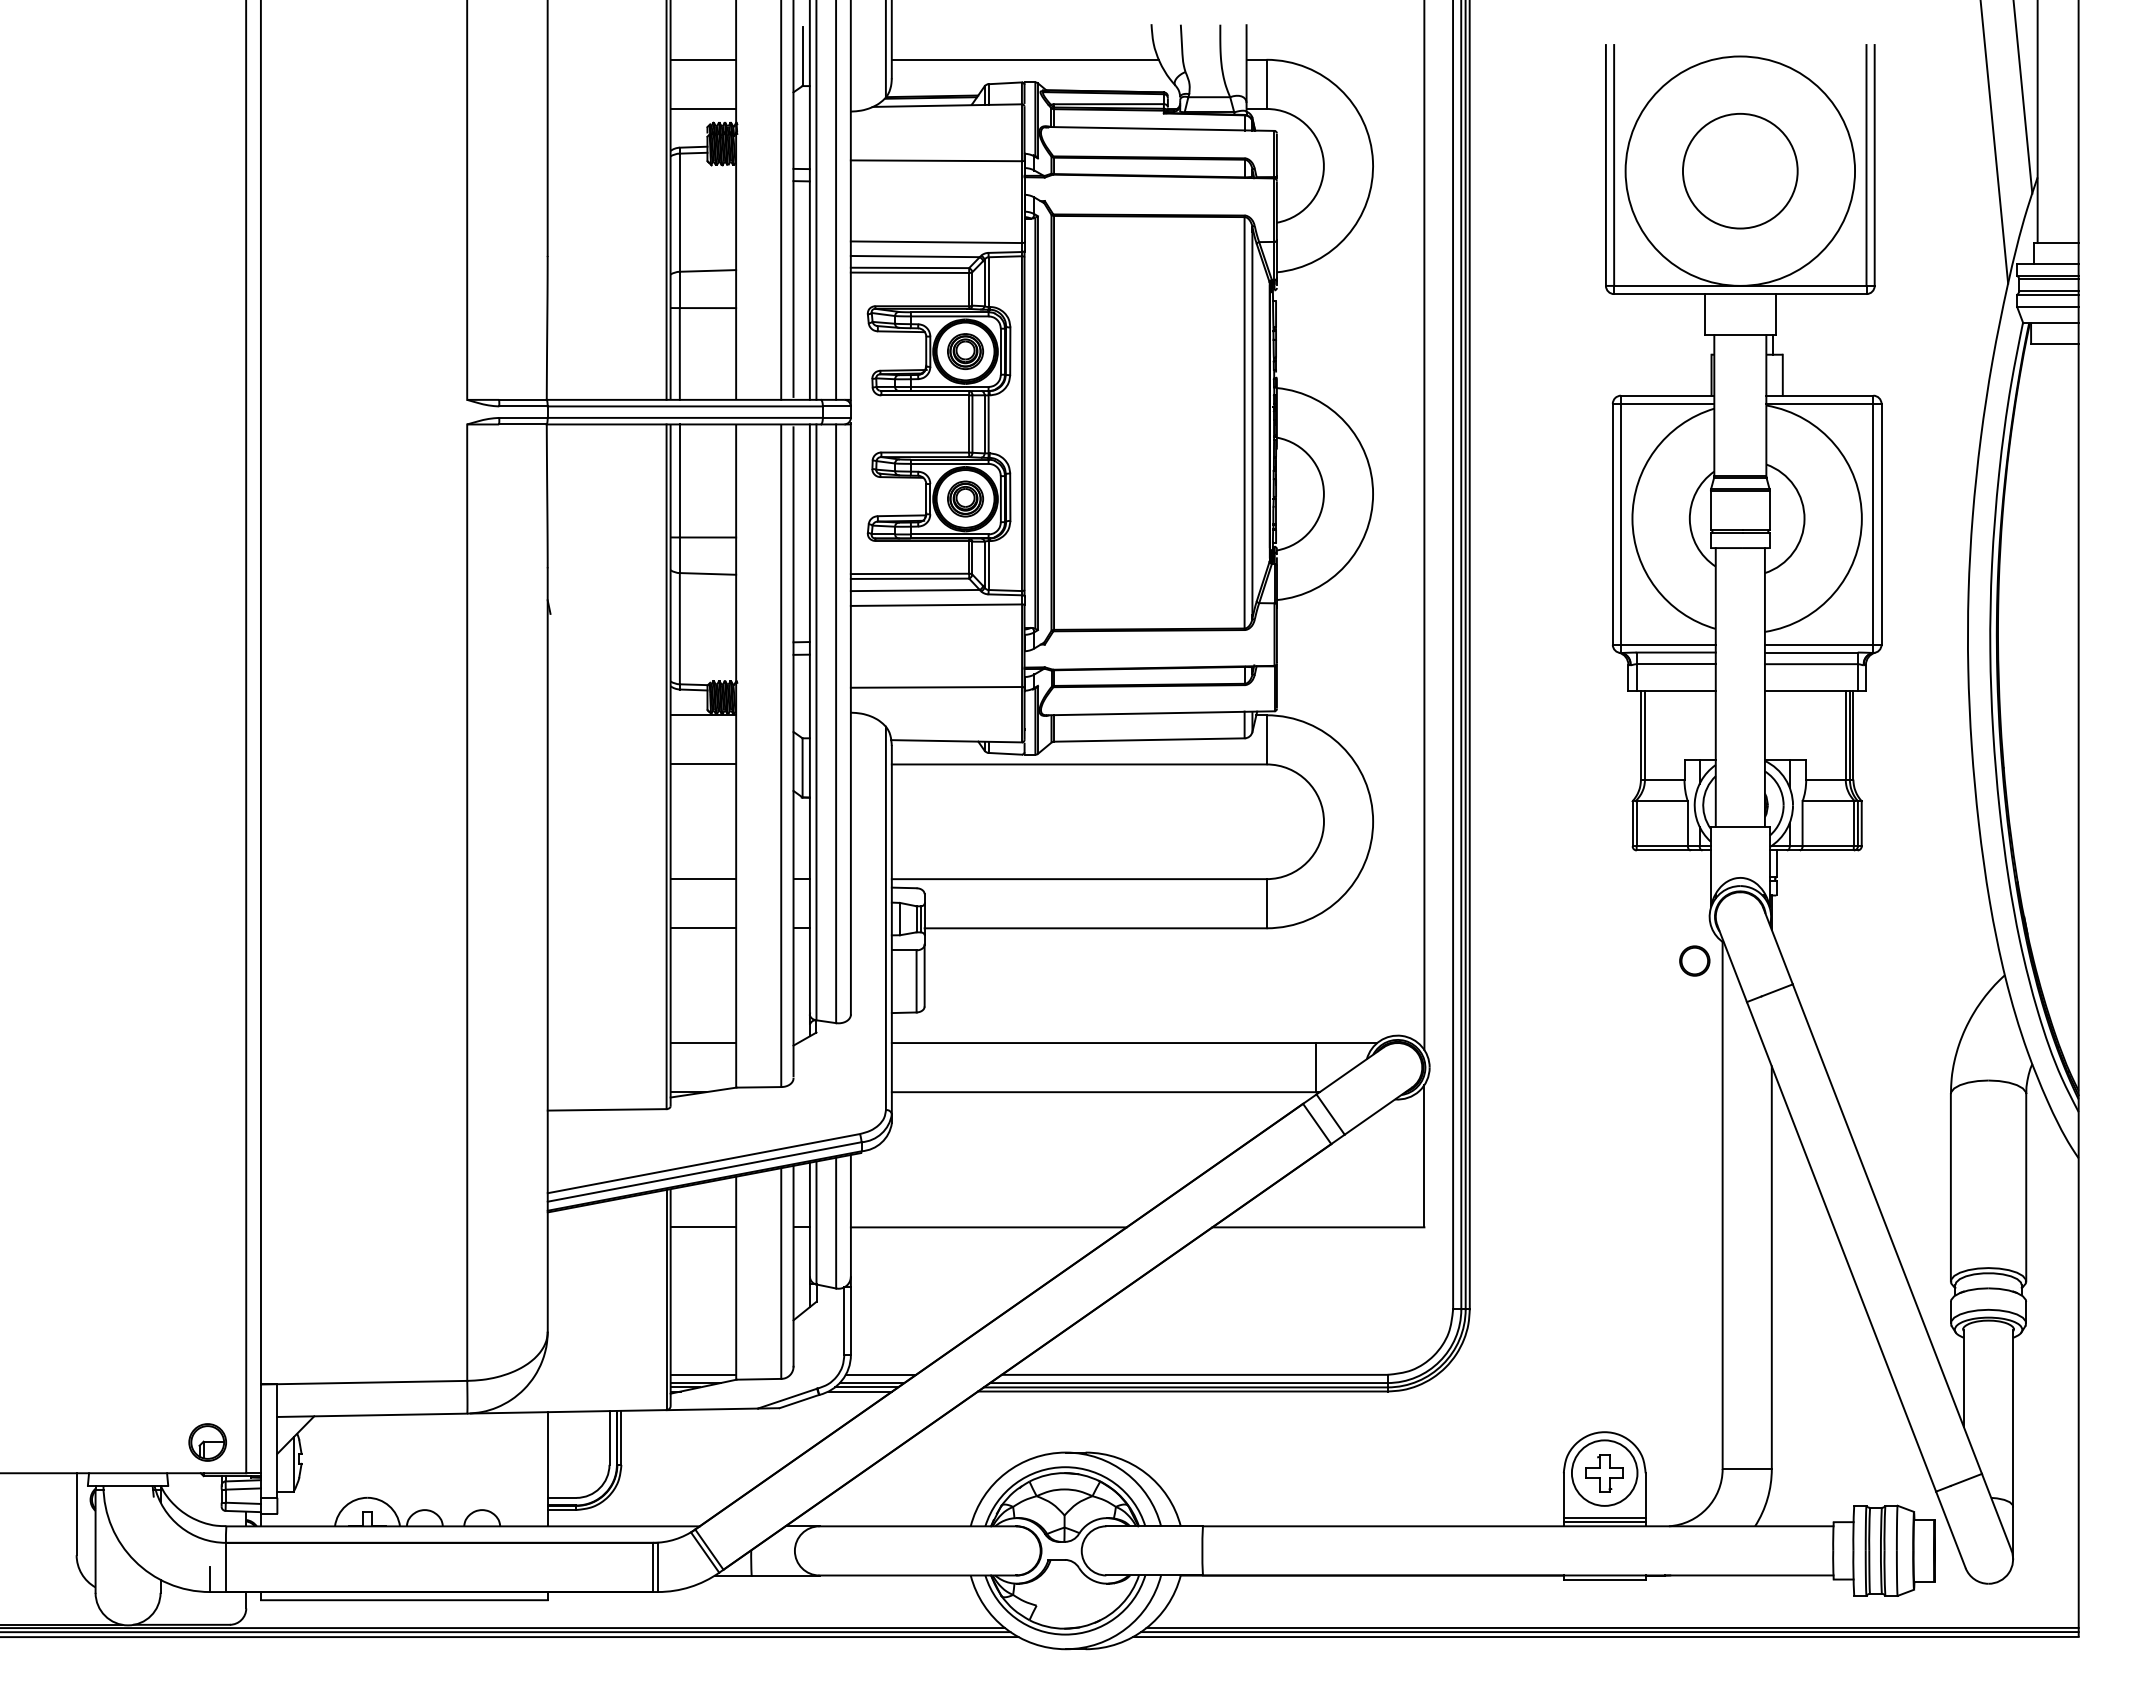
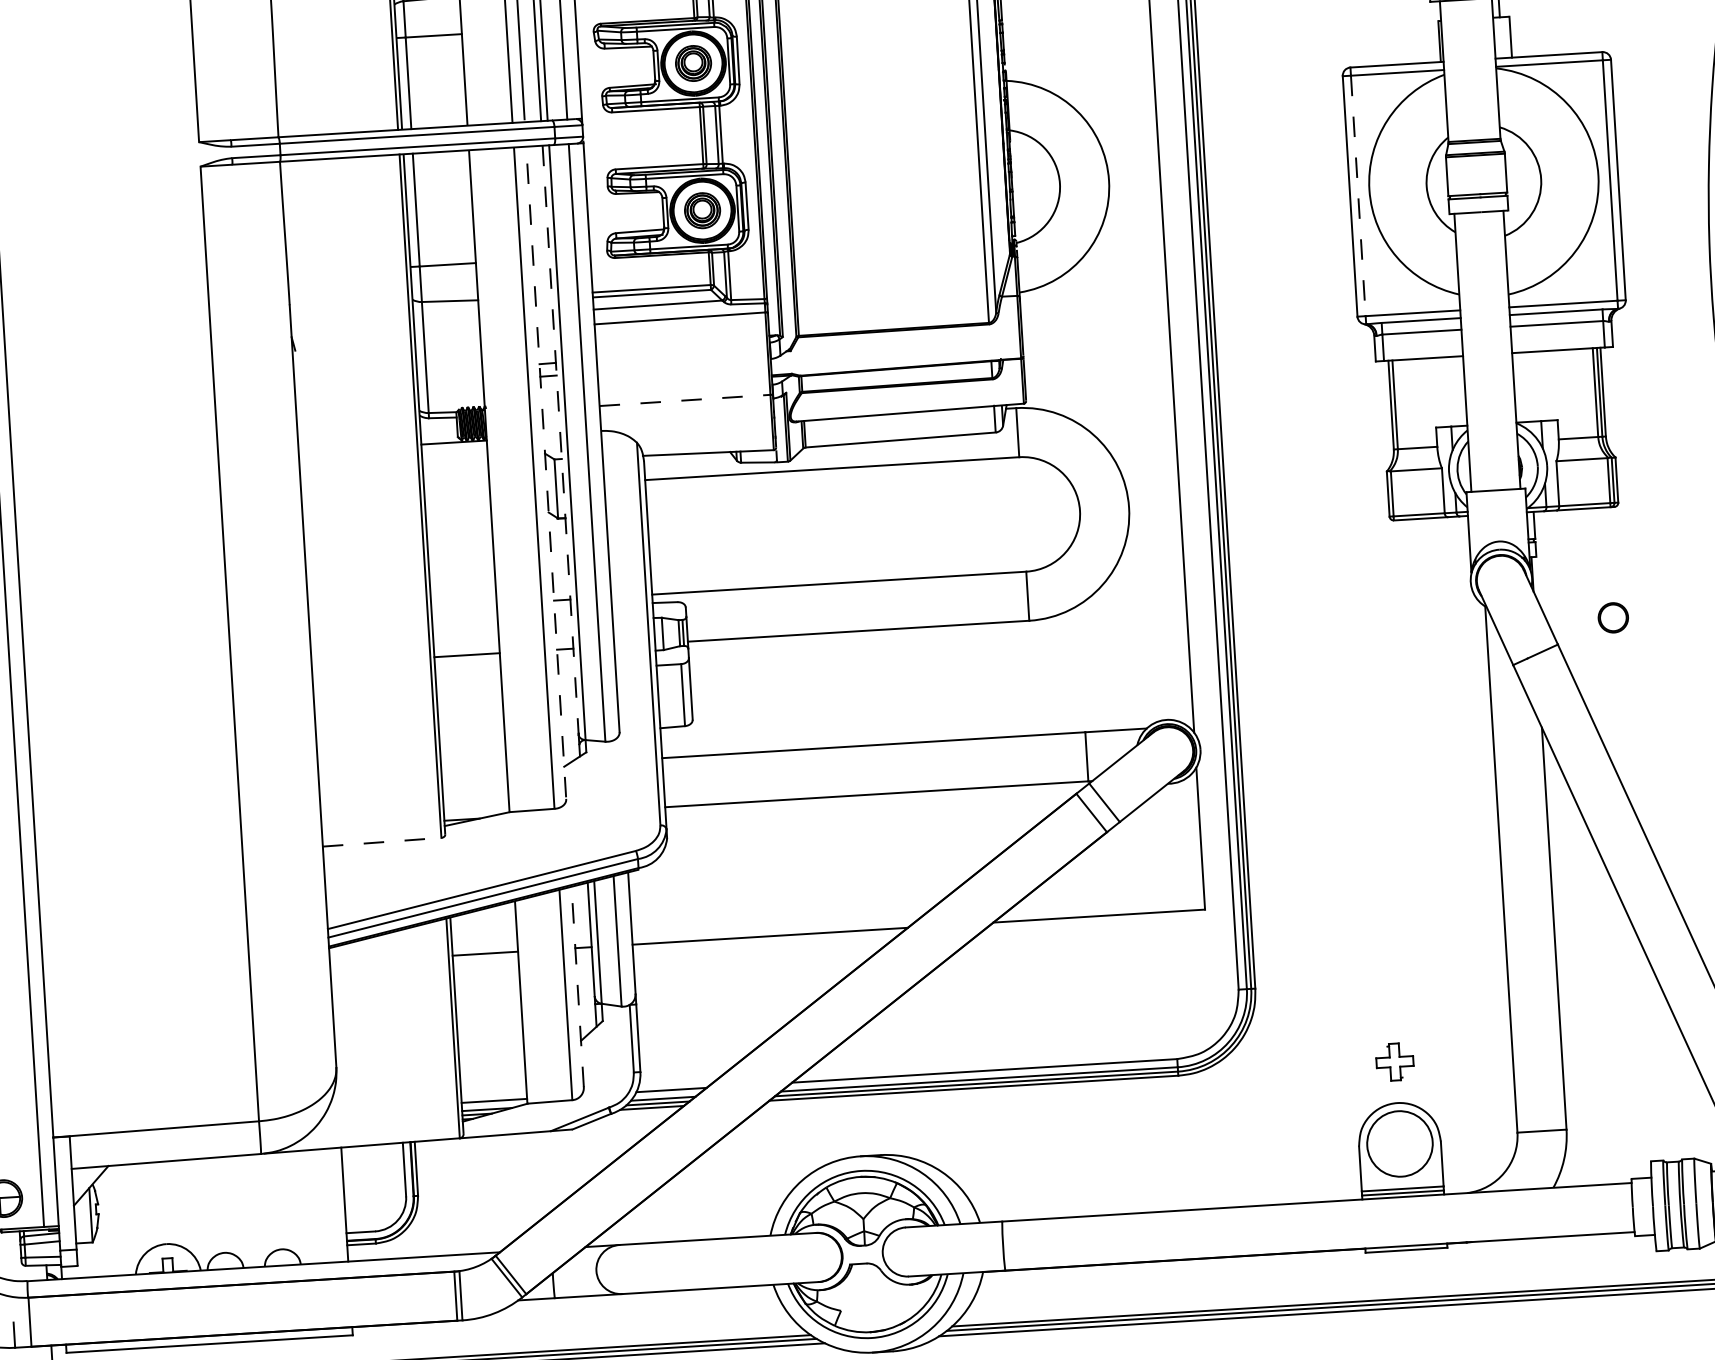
line: (1620, 524) -> (1357, 196), solid -> dashed
line: (936, 687) -> (685, 400), solid -> dashed
line: (809, 720) -> (560, 441), solid -> dashed
line: (793, 751) -> (546, 473), solid -> dashed
line: (703, 764) -> (457, 491), removed
line: (703, 879) -> (464, 606), removed
circle: (1694, 960) -> (1613, 617), moved
line: (703, 1043) -> (474, 770), removed
line: (607, 1109) -> (382, 841), solid -> dashed
line: (793, 1265) -> (577, 986), solid -> dashed
part: (1604, 1473) -> (1394, 1062), moved

